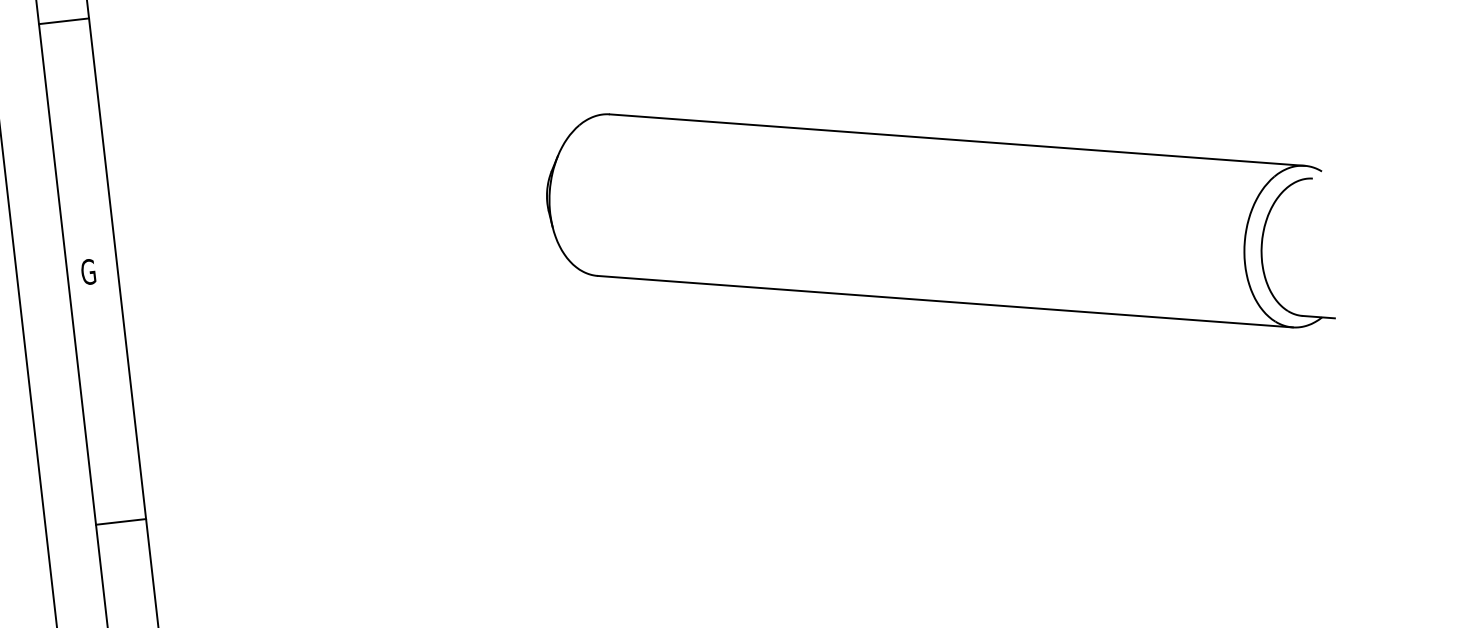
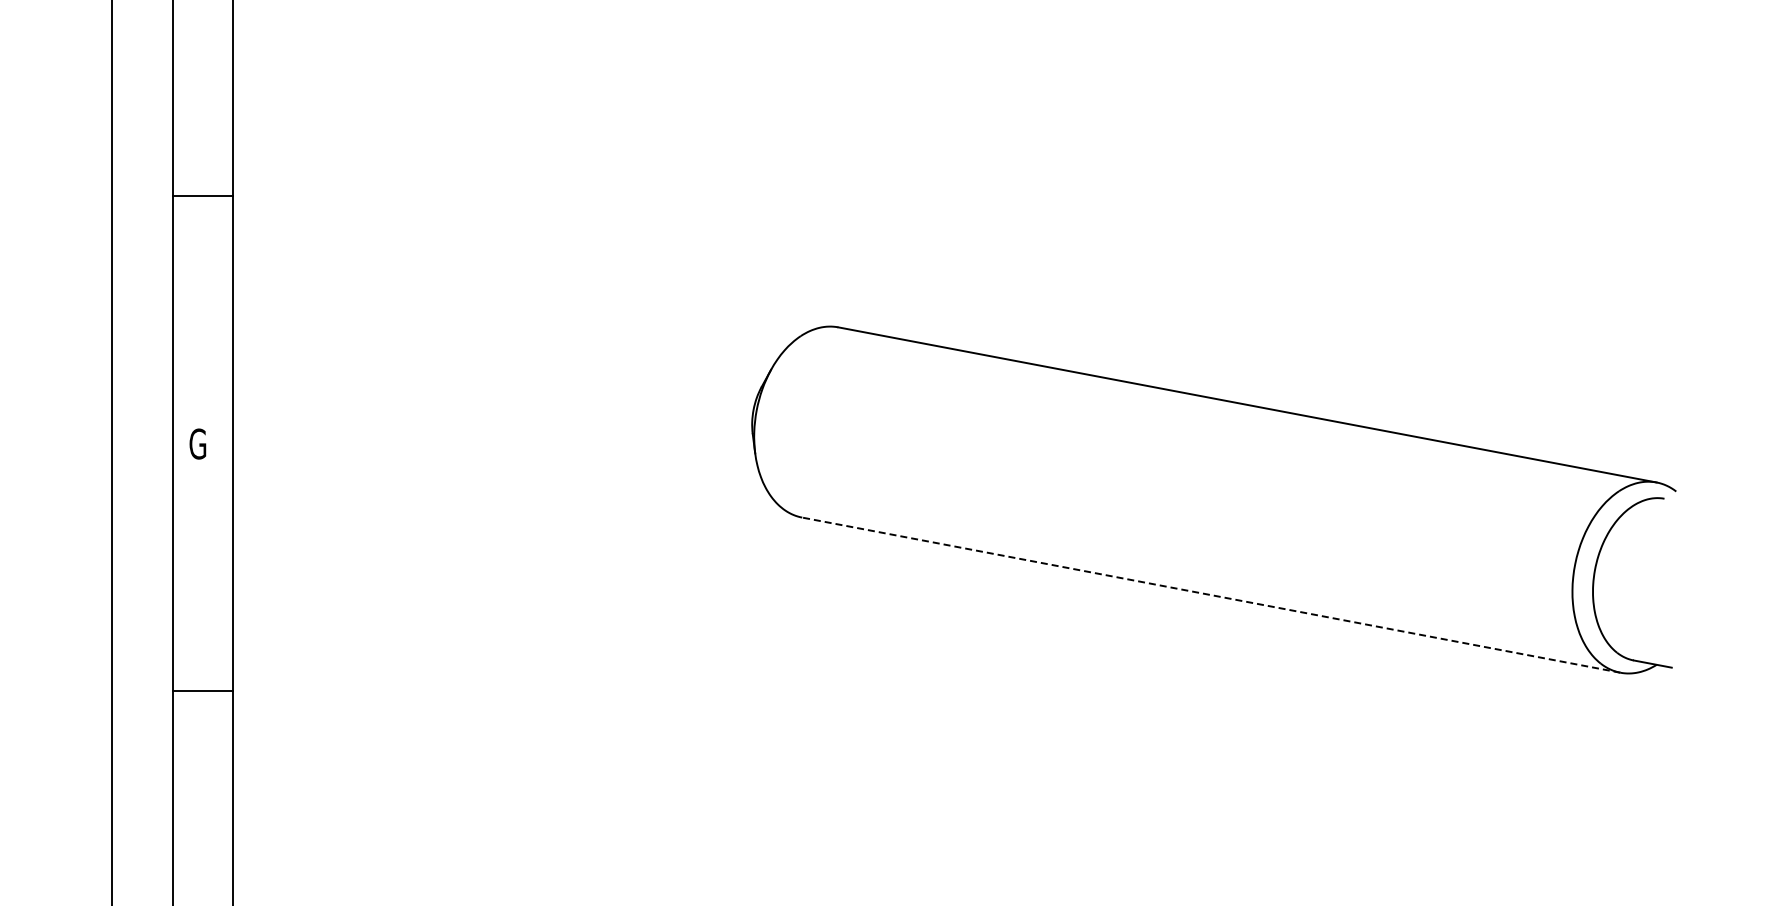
line: (63, 20) -> (202, 195), moved
line: (944, 302) -> (1210, 595), solid -> dashed
line: (120, 522) -> (202, 691), moved

